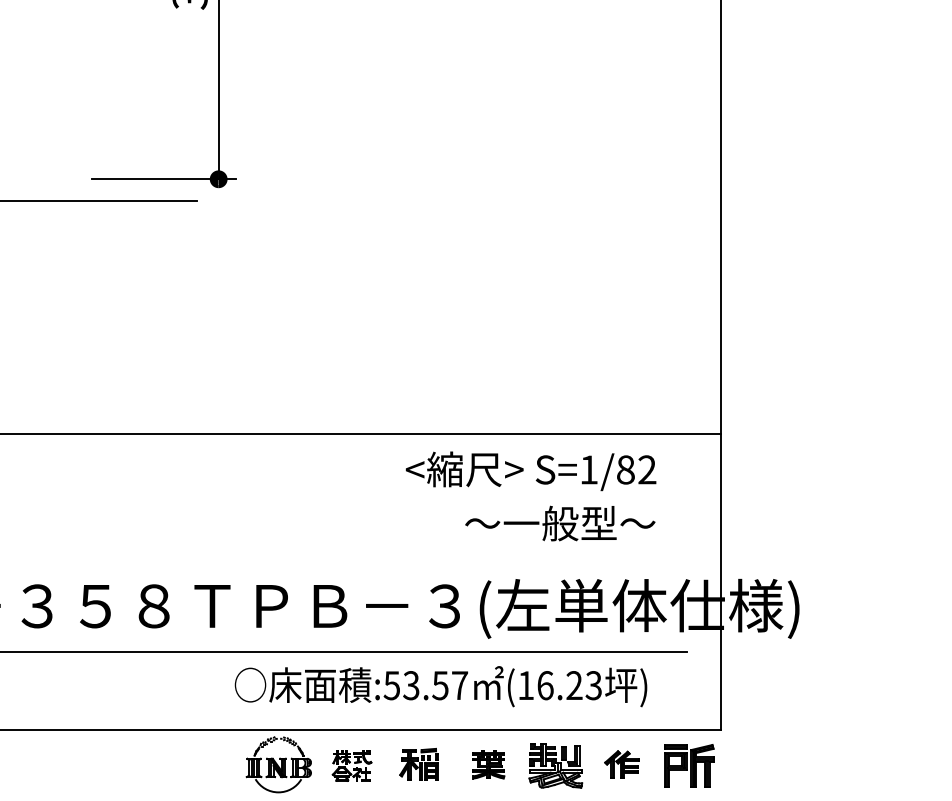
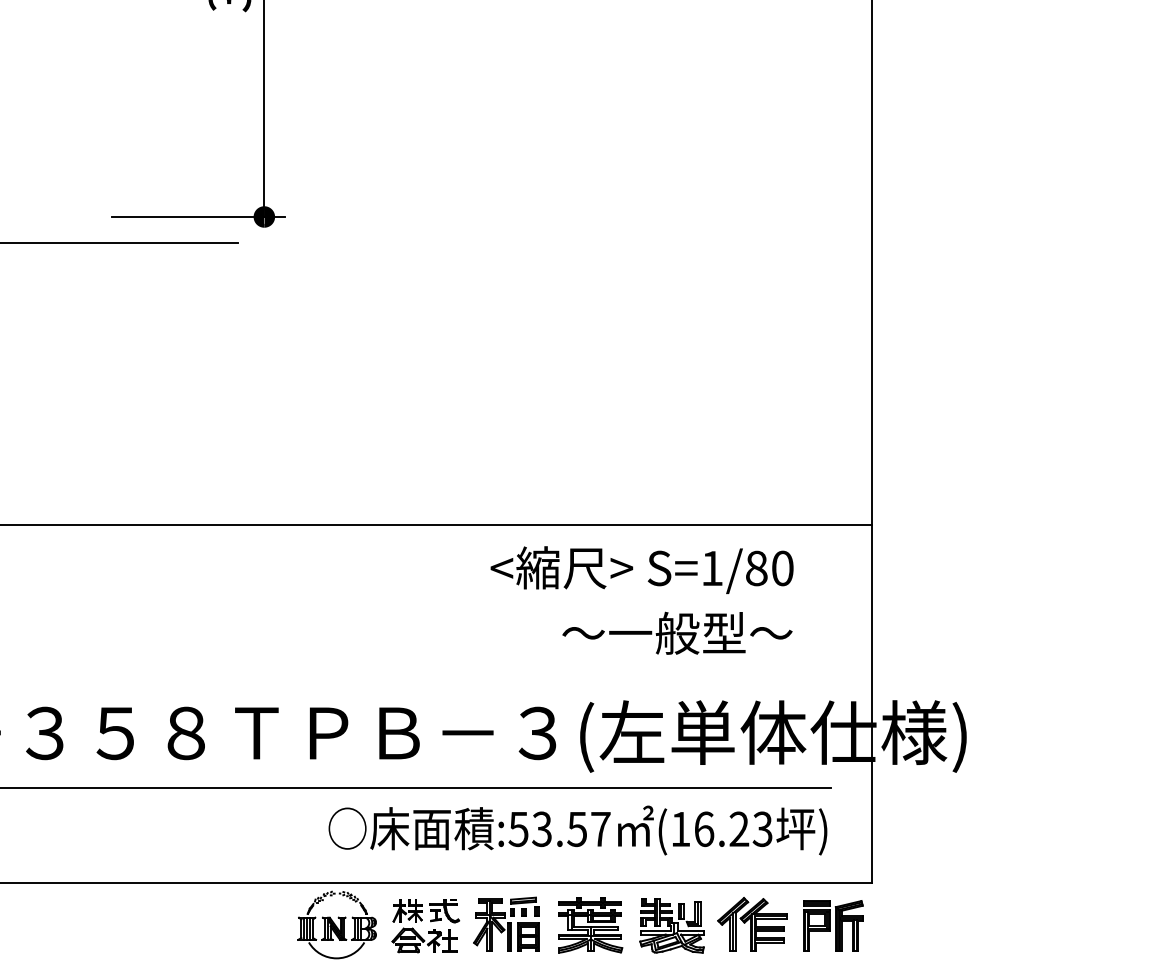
text: (647, 469) -> (782, 567), S=1/82 -> S=1/80
text: (440, 686) -> (577, 830), moved
part: (418, 764) -> (505, 924), size x1.43
part: (488, 764) -> (590, 924), size x1.67
part: (621, 764) -> (751, 924), size x1.67
part: (351, 765) -> (424, 925), size x1.43

